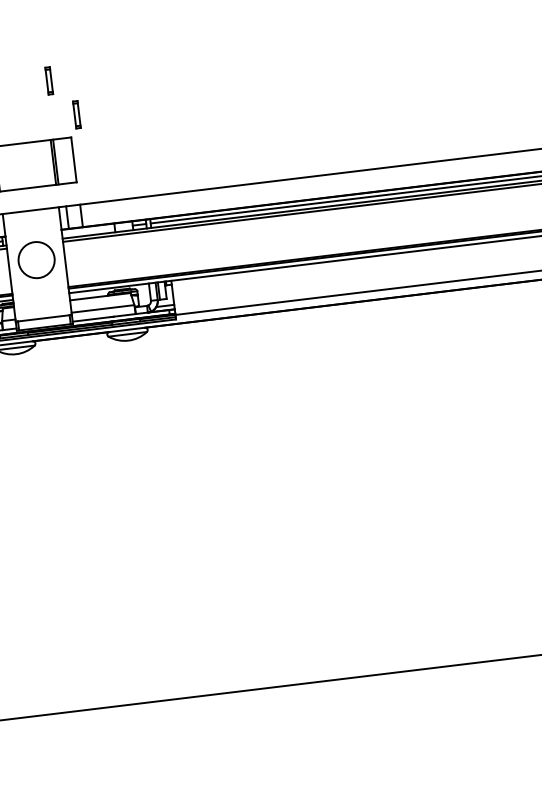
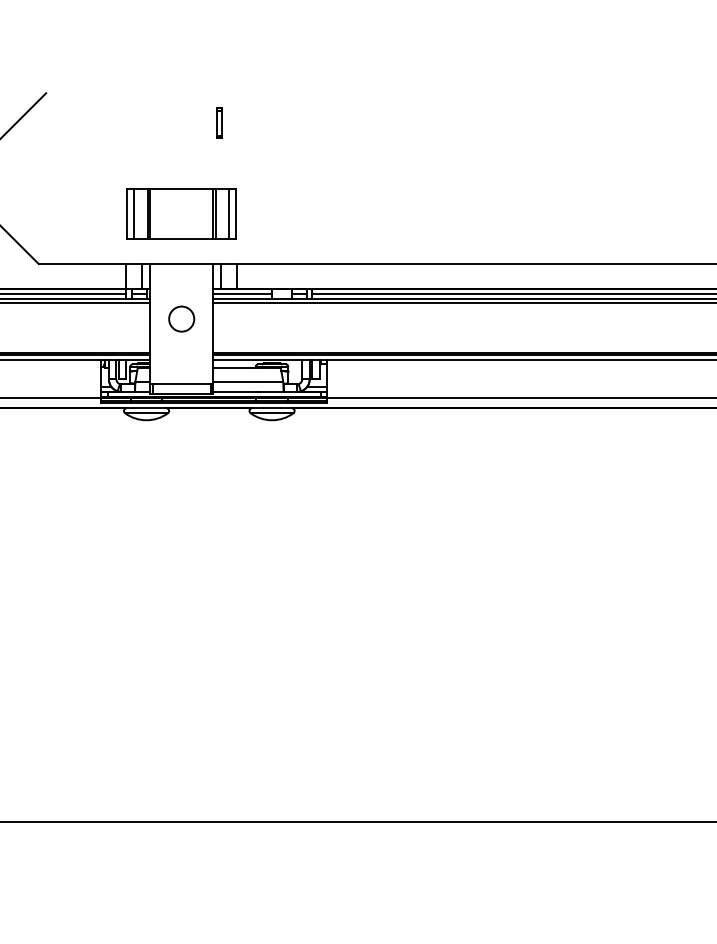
part: (76, 114) -> (245, 163), removed
line: (67, 160) -> (228, 213), added
line: (88, 231) -> (242, 294), added
circle: (36, 259) -> (181, 318), size x0.62

